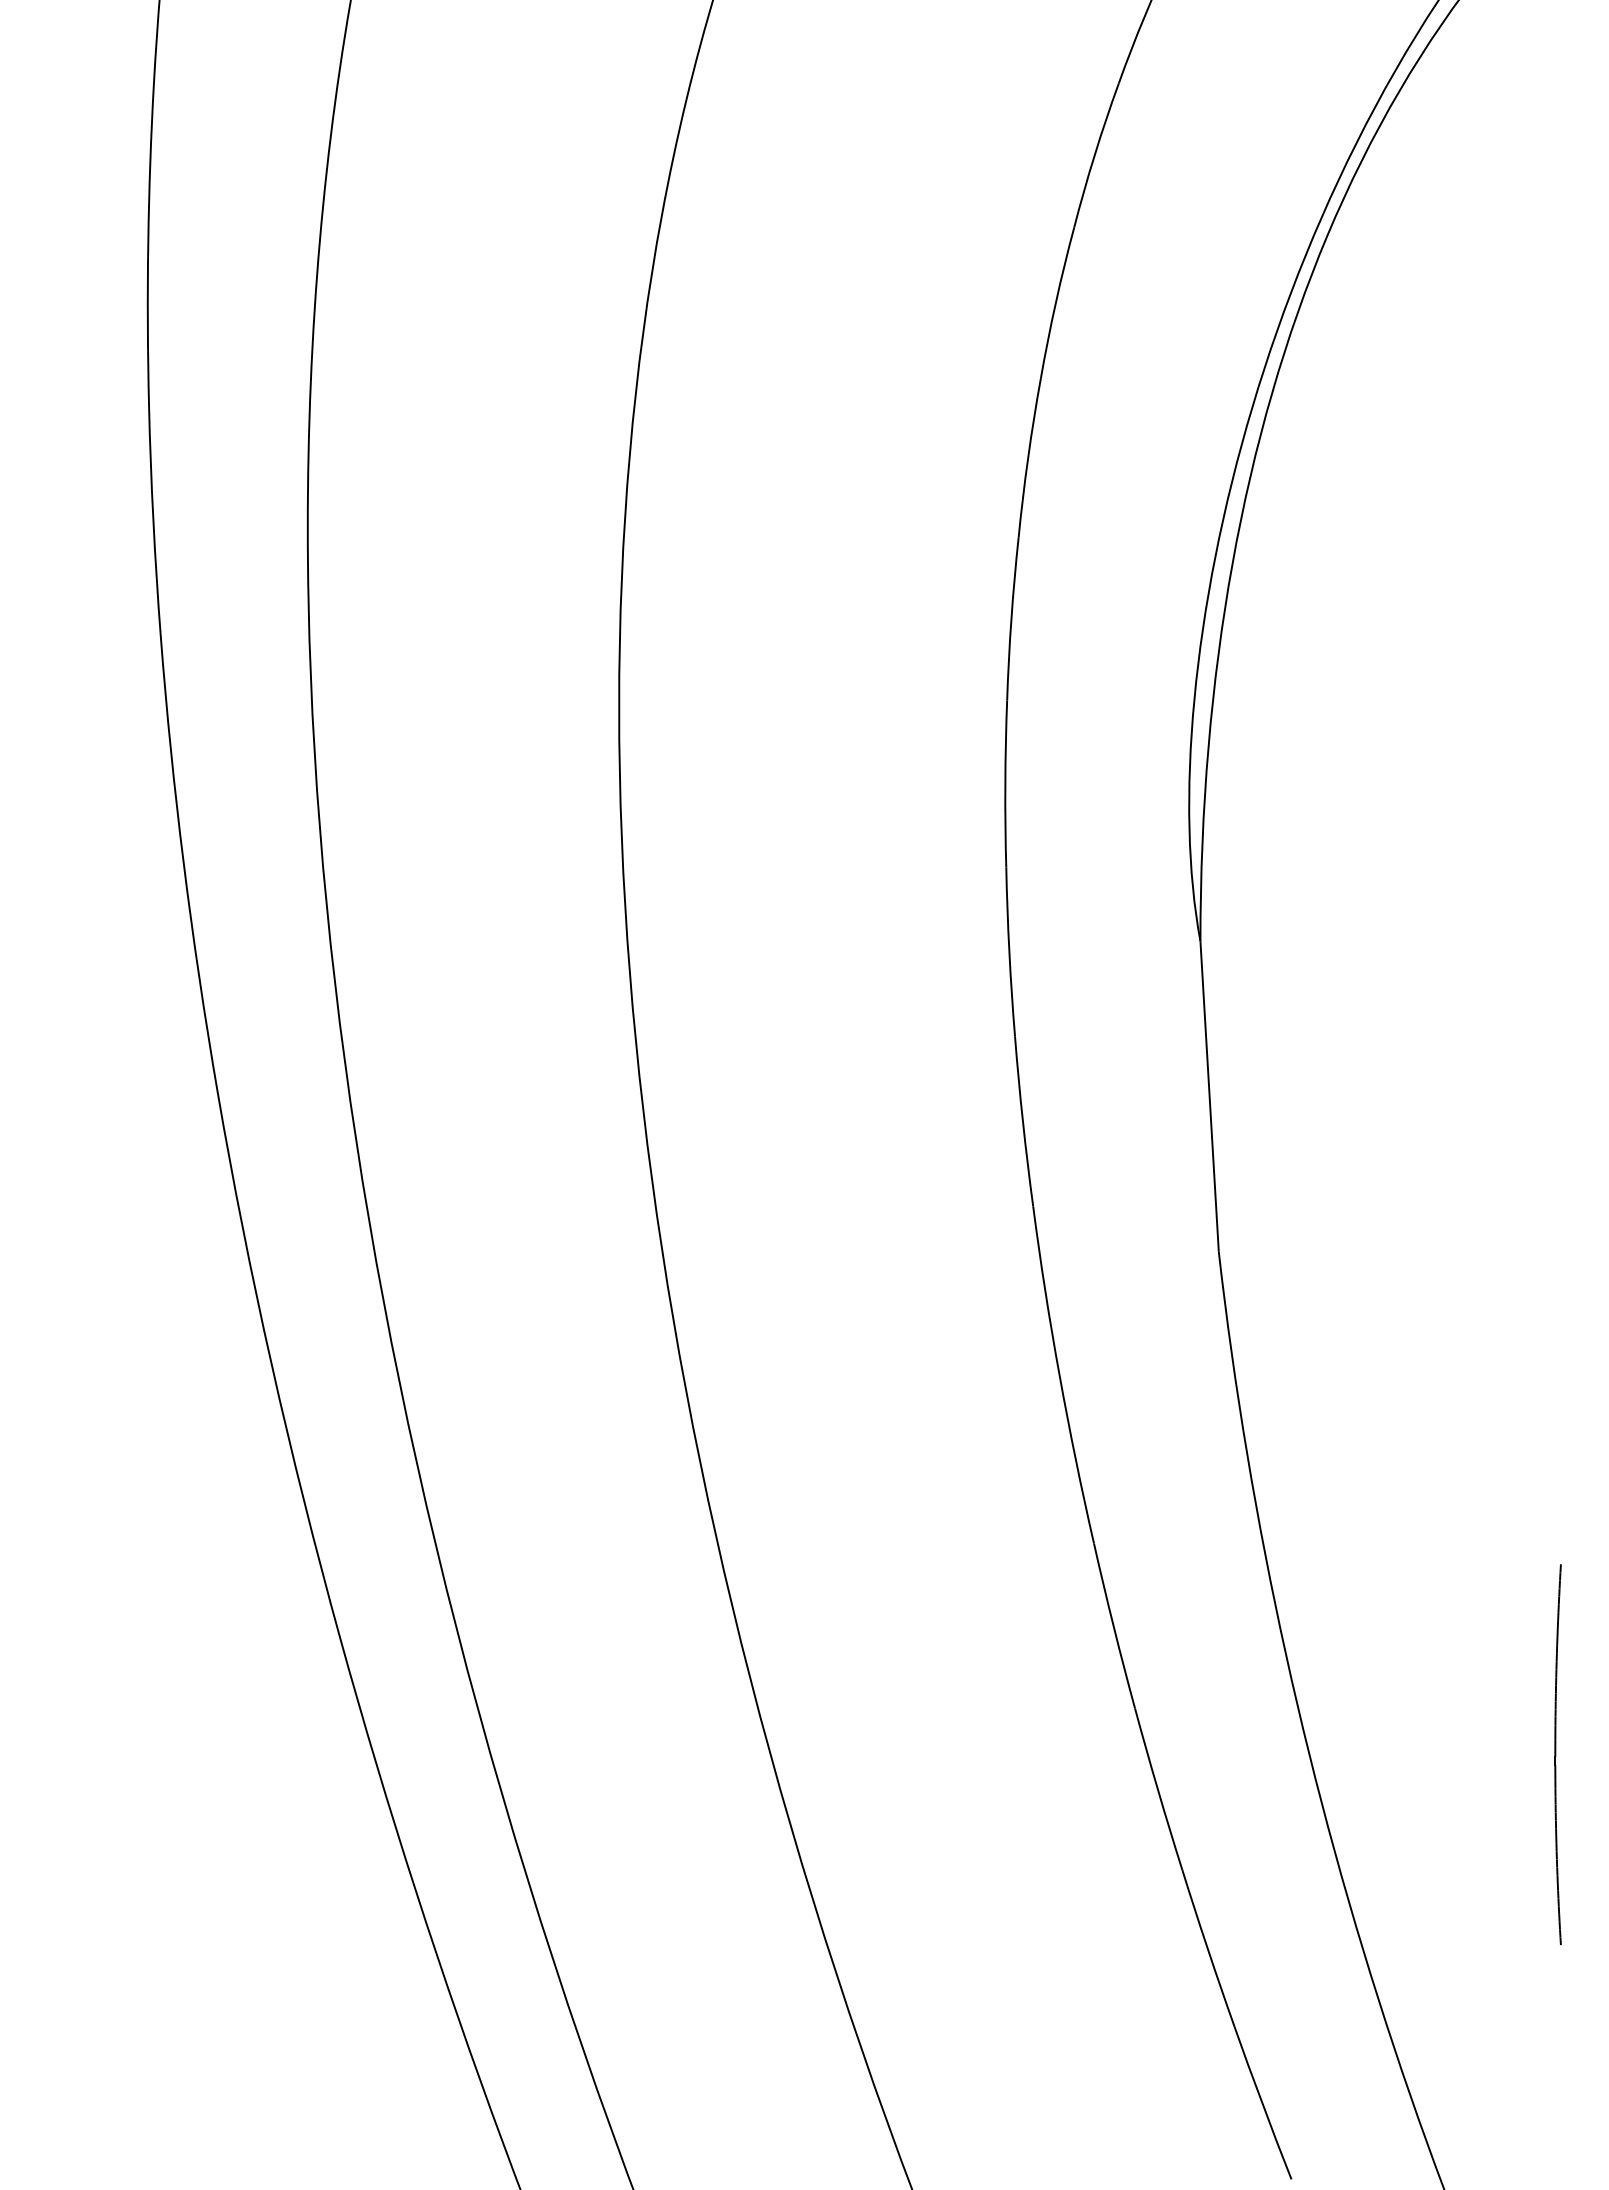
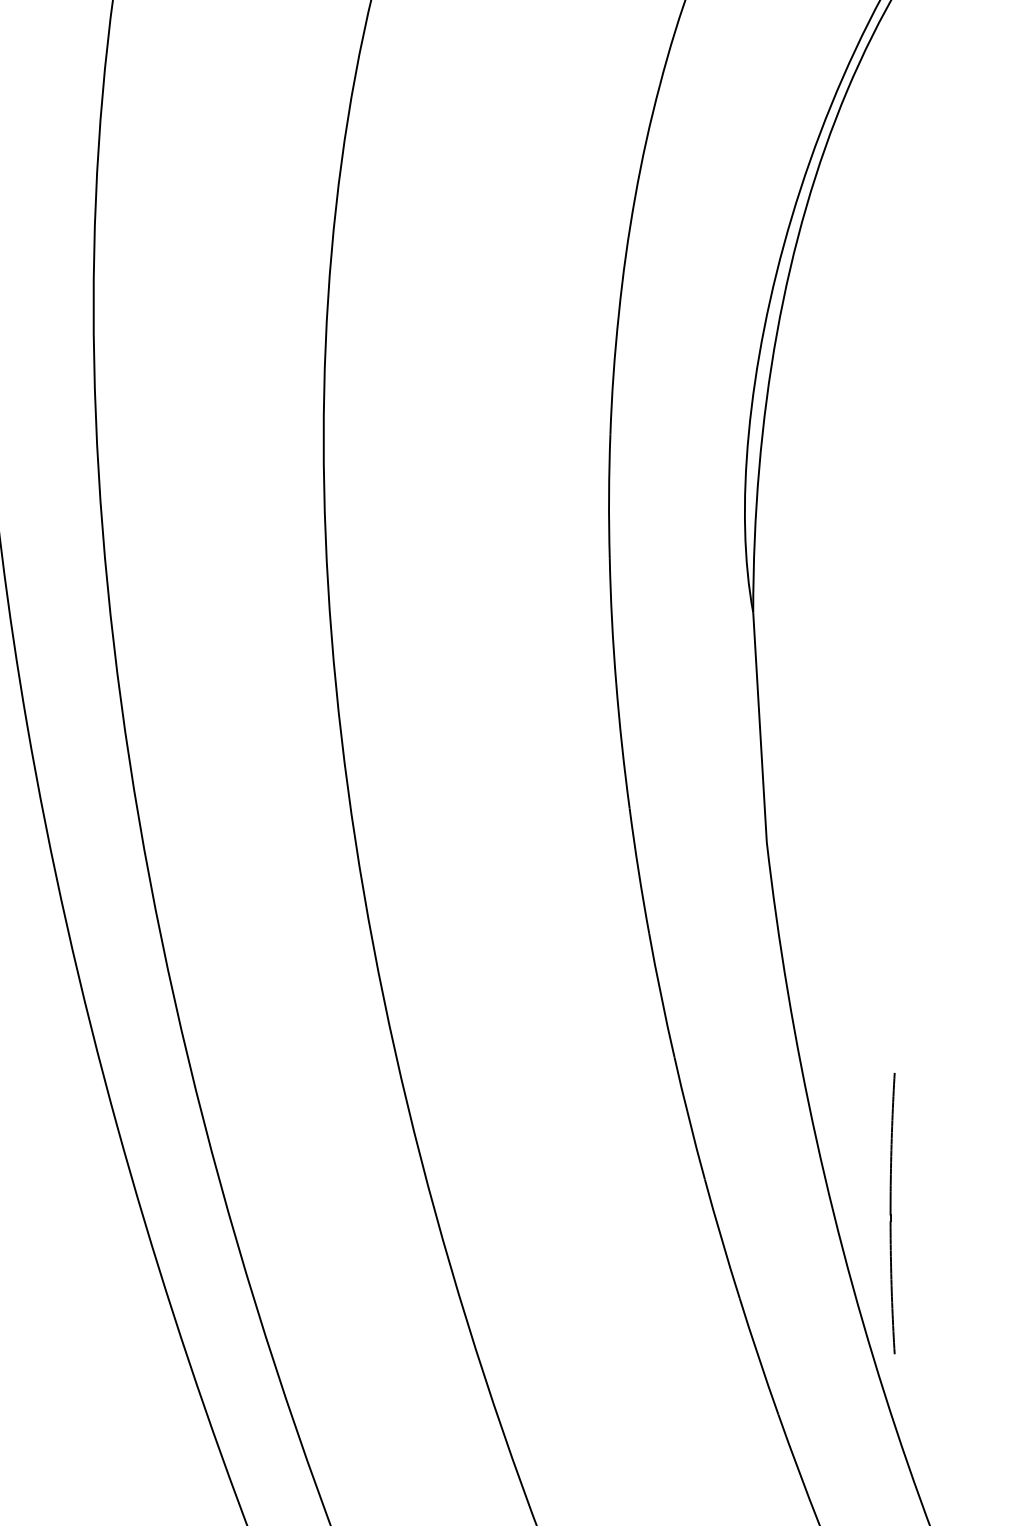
part: (1557, 1754) -> (892, 1213), moved

